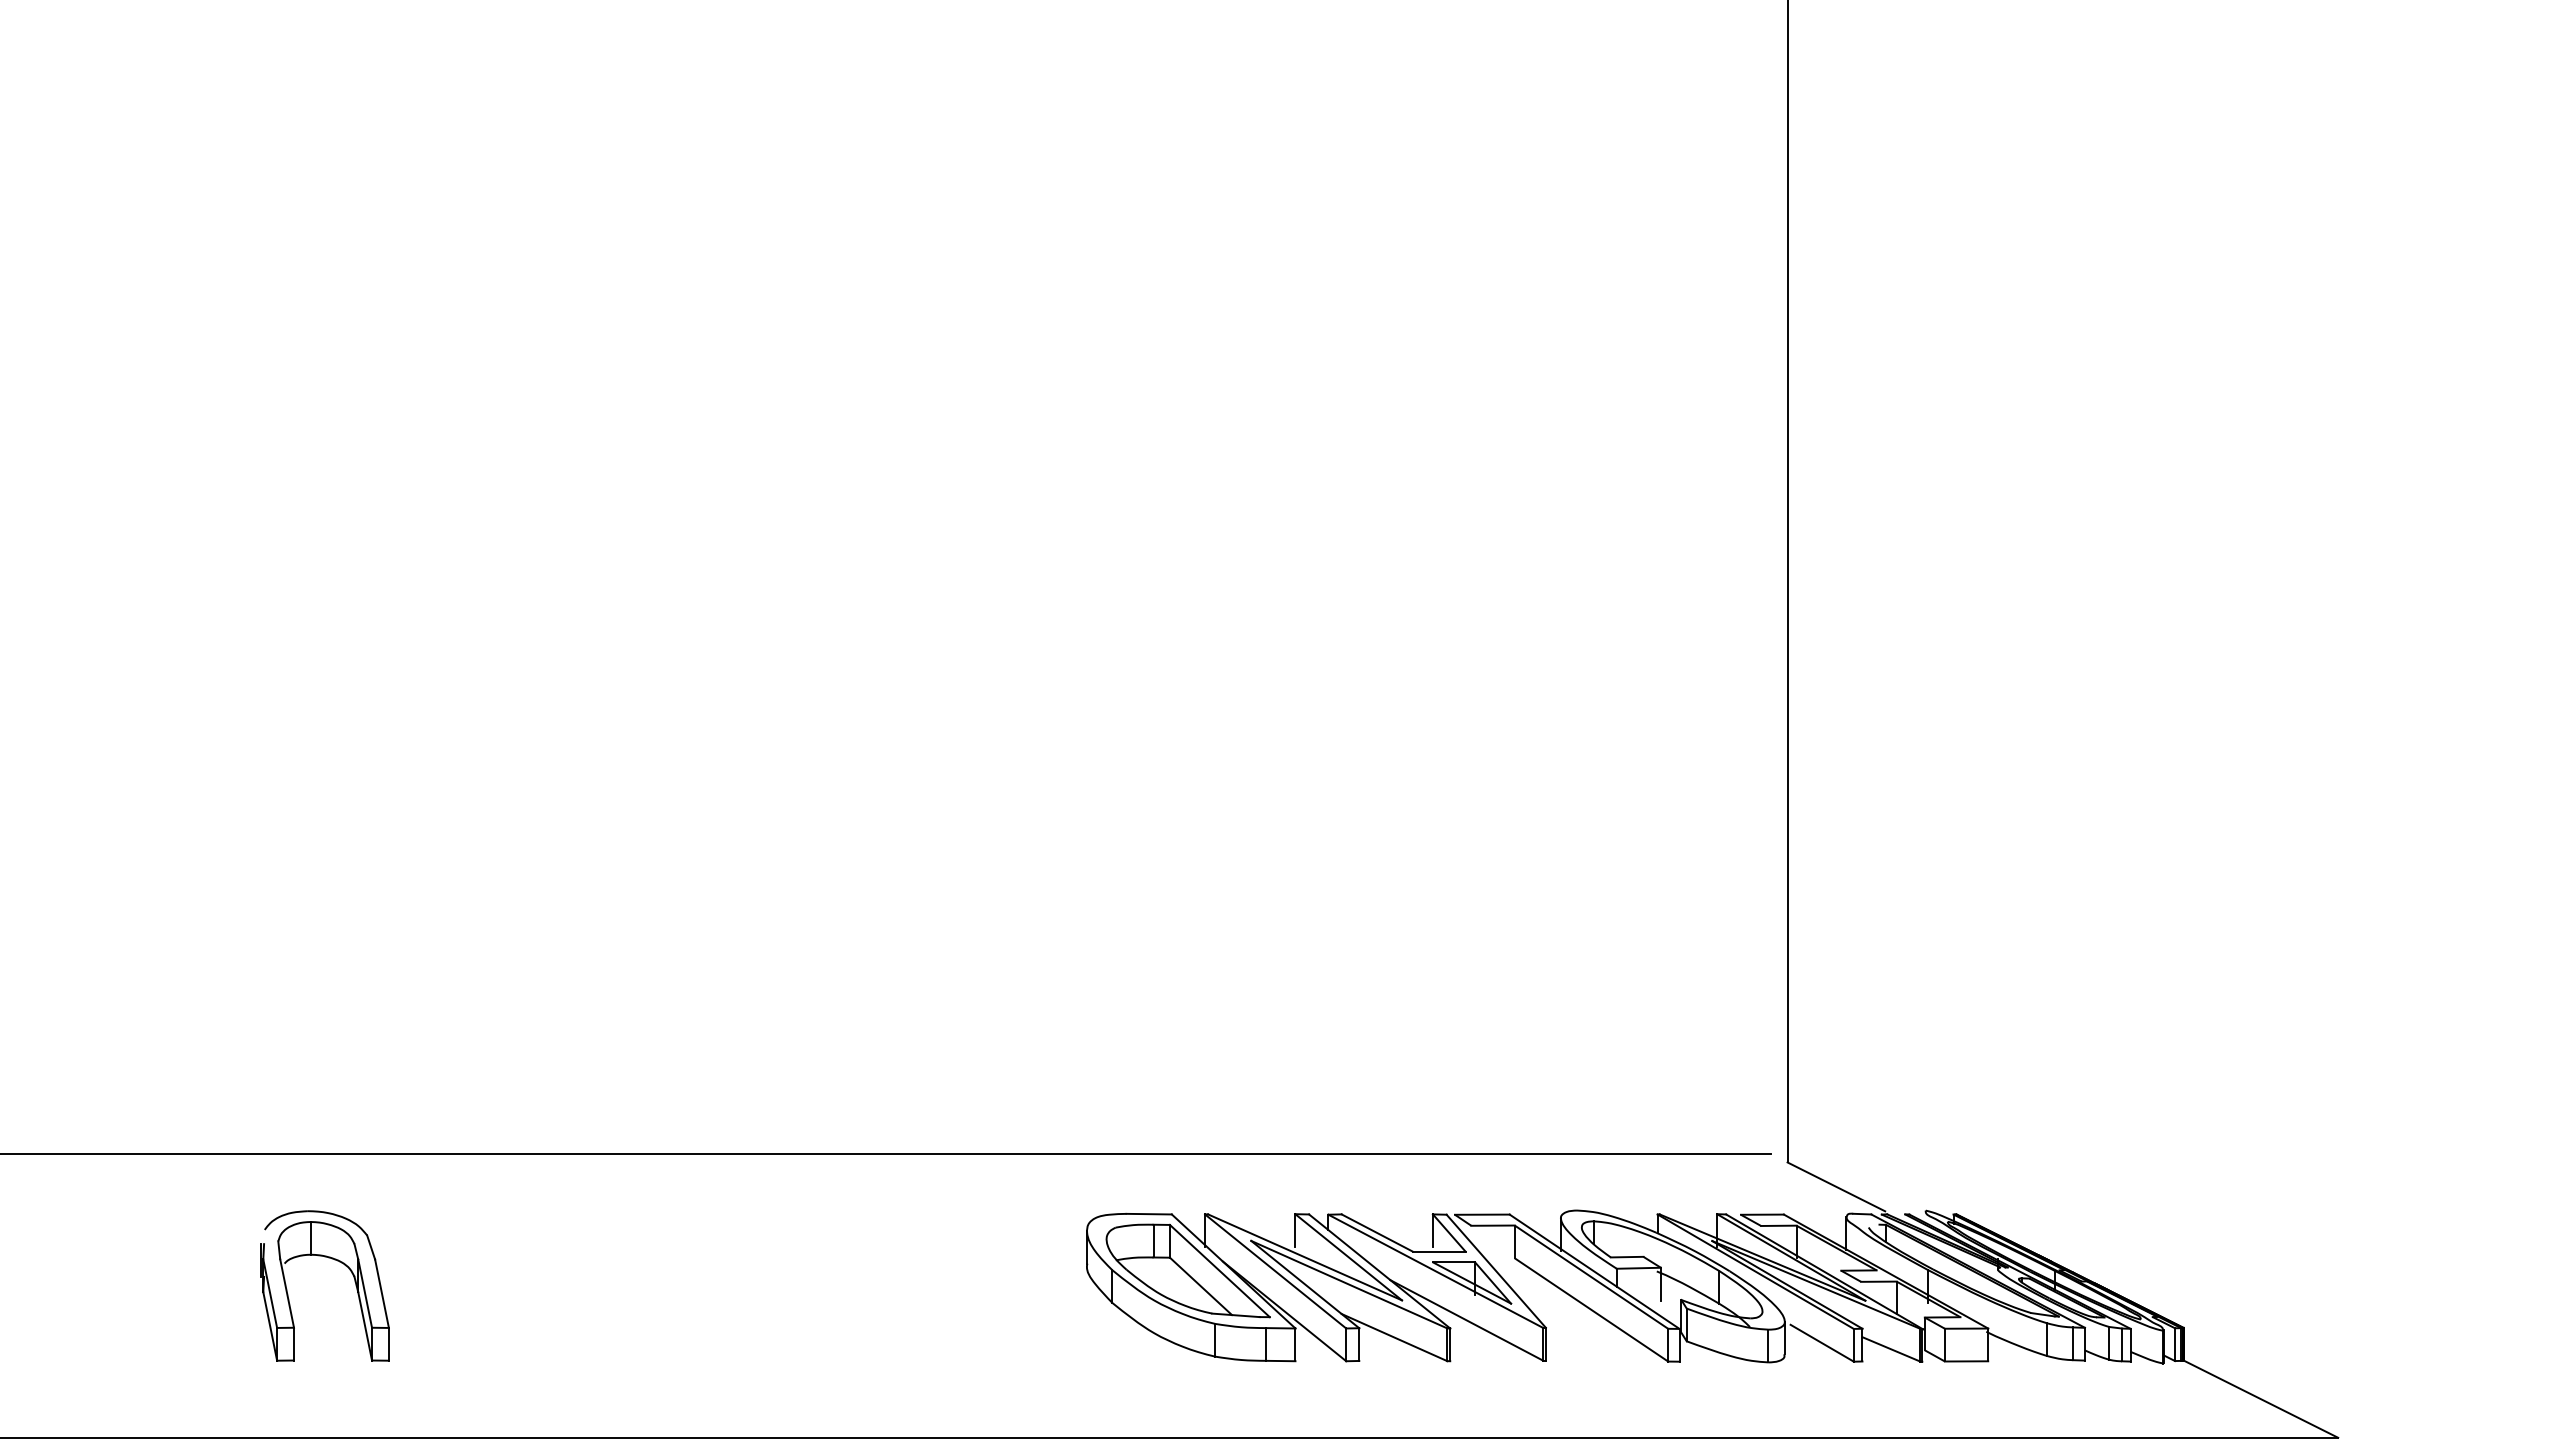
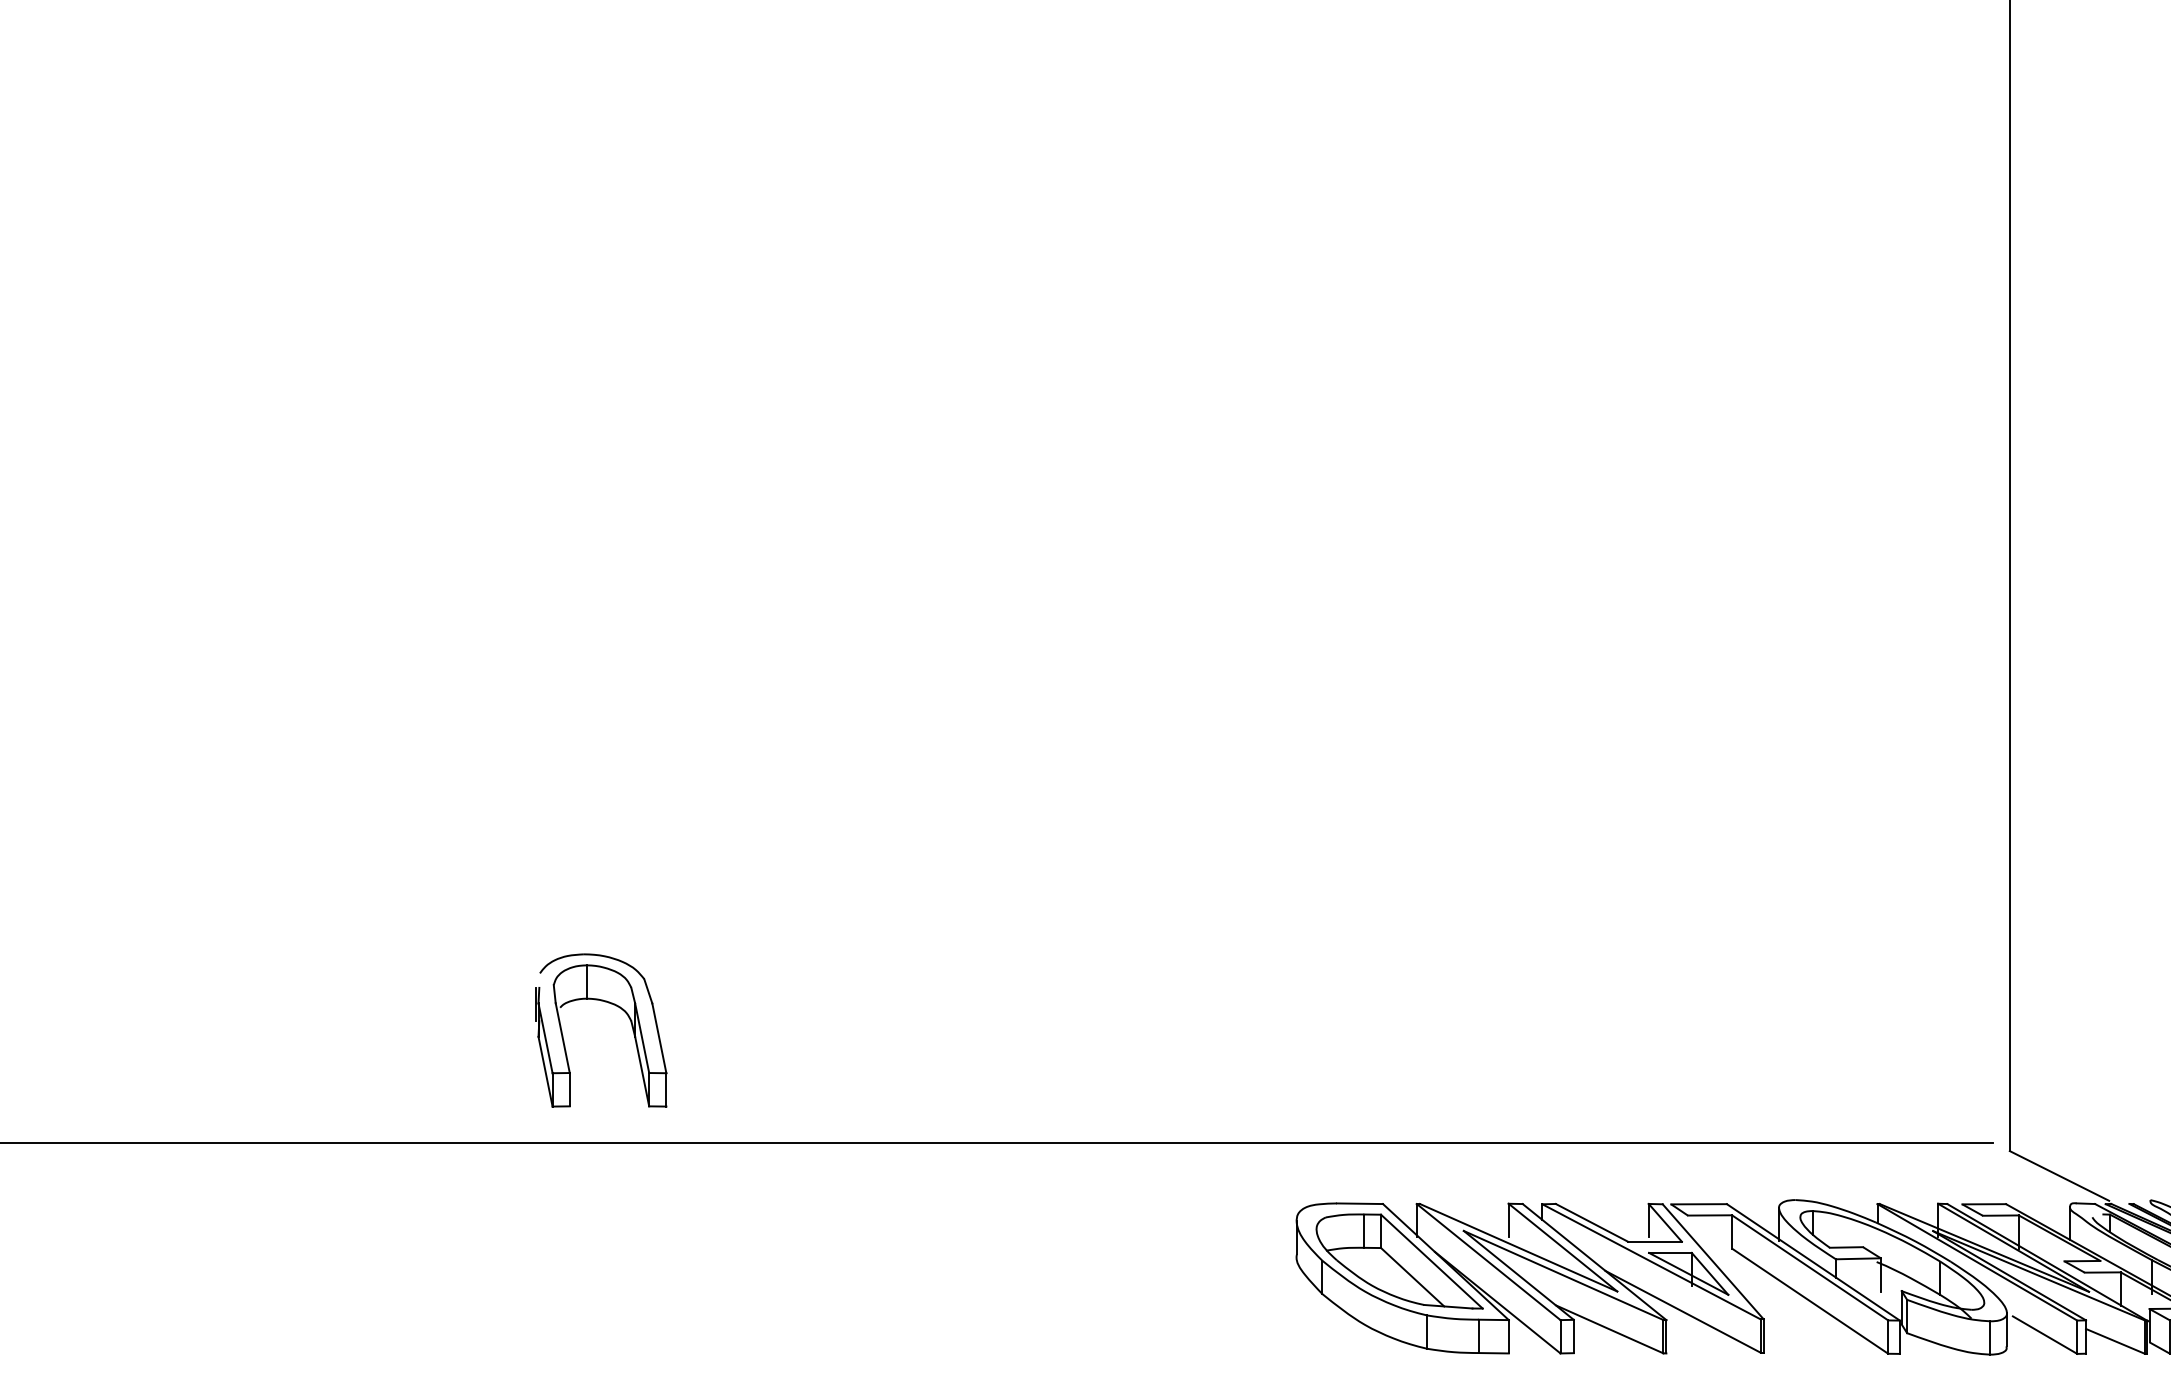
part: (334, 1260) -> (610, 1004), moved

